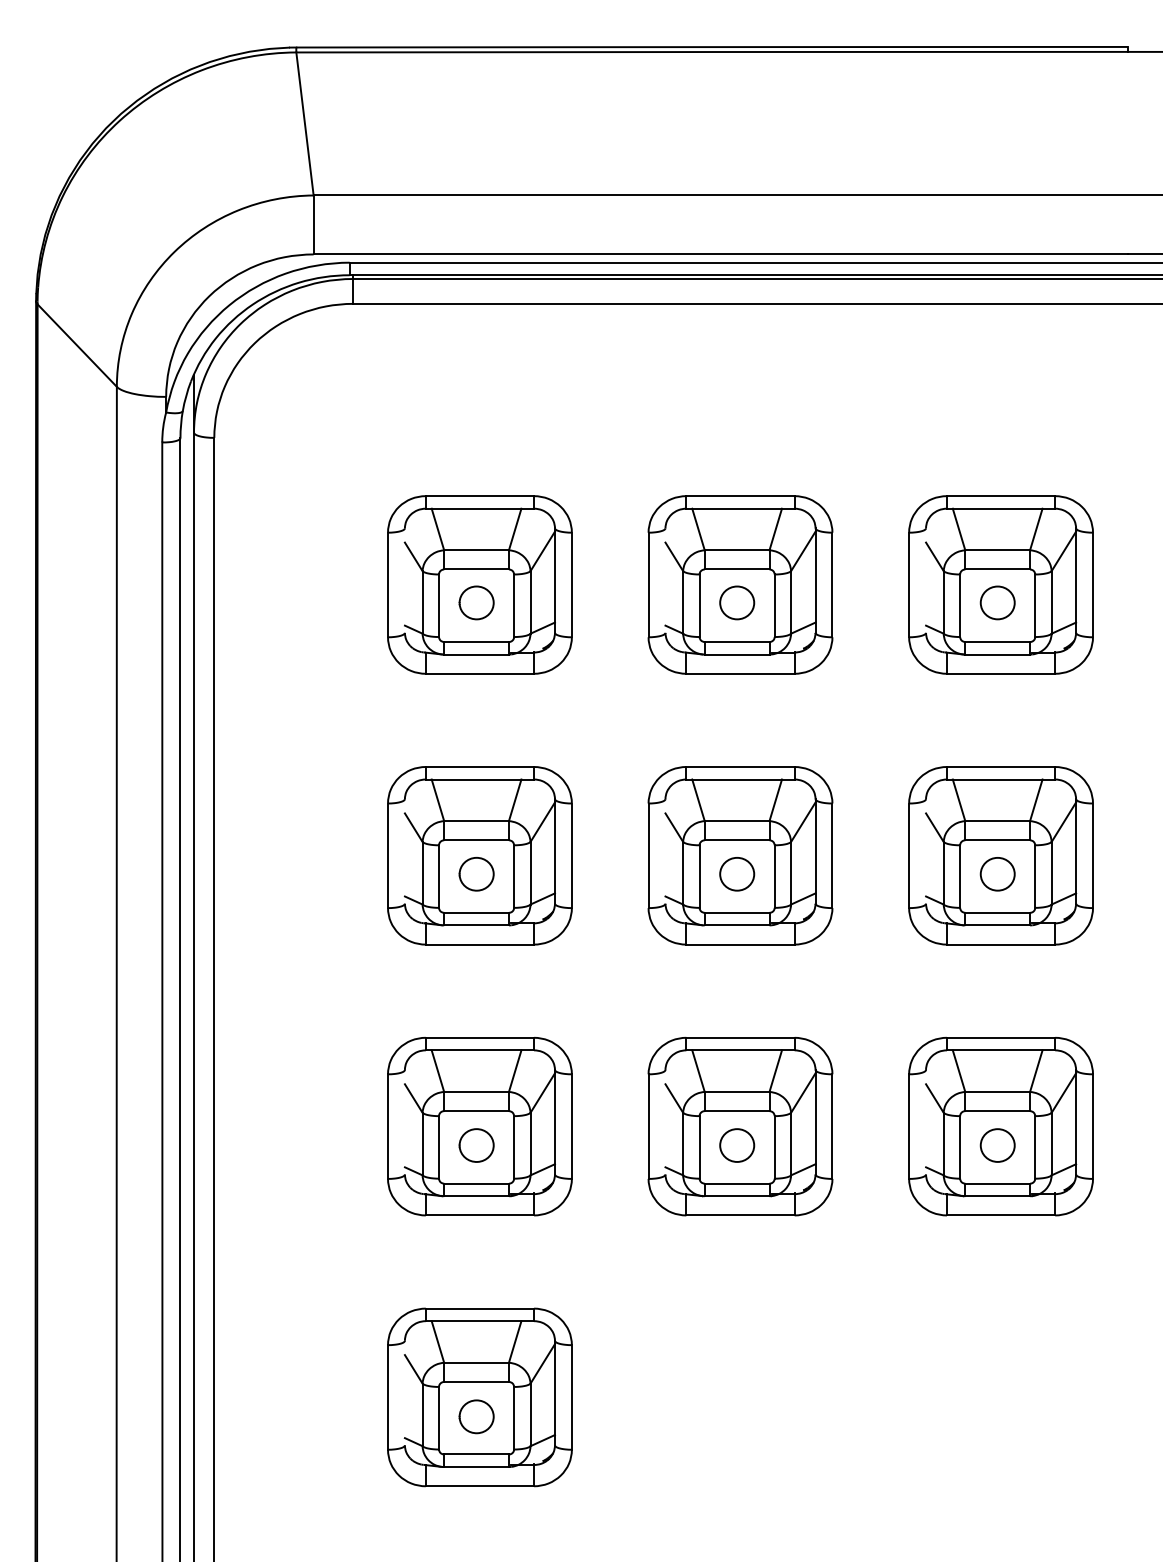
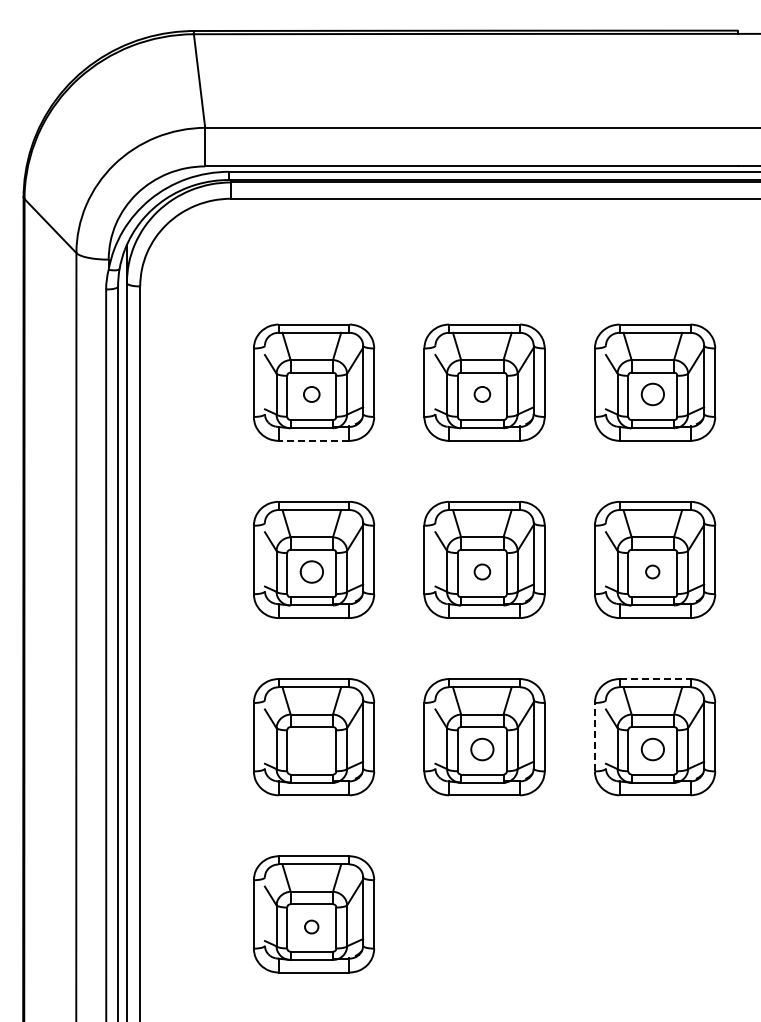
part: (476, 602) -> (311, 394), size x0.7
part: (737, 602) -> (482, 394), size x0.7
line: (479, 673) -> (313, 440), solid -> dashed
part: (737, 873) -> (482, 571), size x0.7
part: (997, 873) -> (652, 571), size x0.6
line: (1001, 1038) -> (655, 679), solid -> dashed
line: (908, 1125) -> (594, 736), solid -> dashed
part: (476, 1145) -> (311, 749), removed
part: (476, 1415) -> (311, 926), size x0.6

